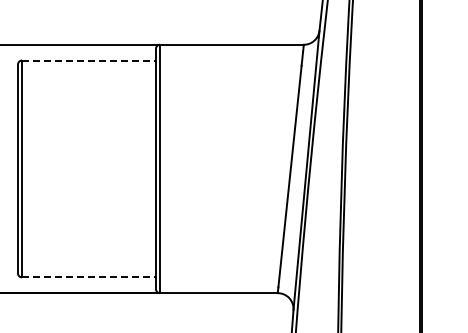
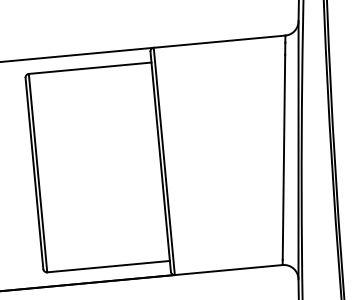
line: (89, 60) -> (90, 68), dashed -> solid
line: (89, 277) -> (109, 266), dashed -> solid

